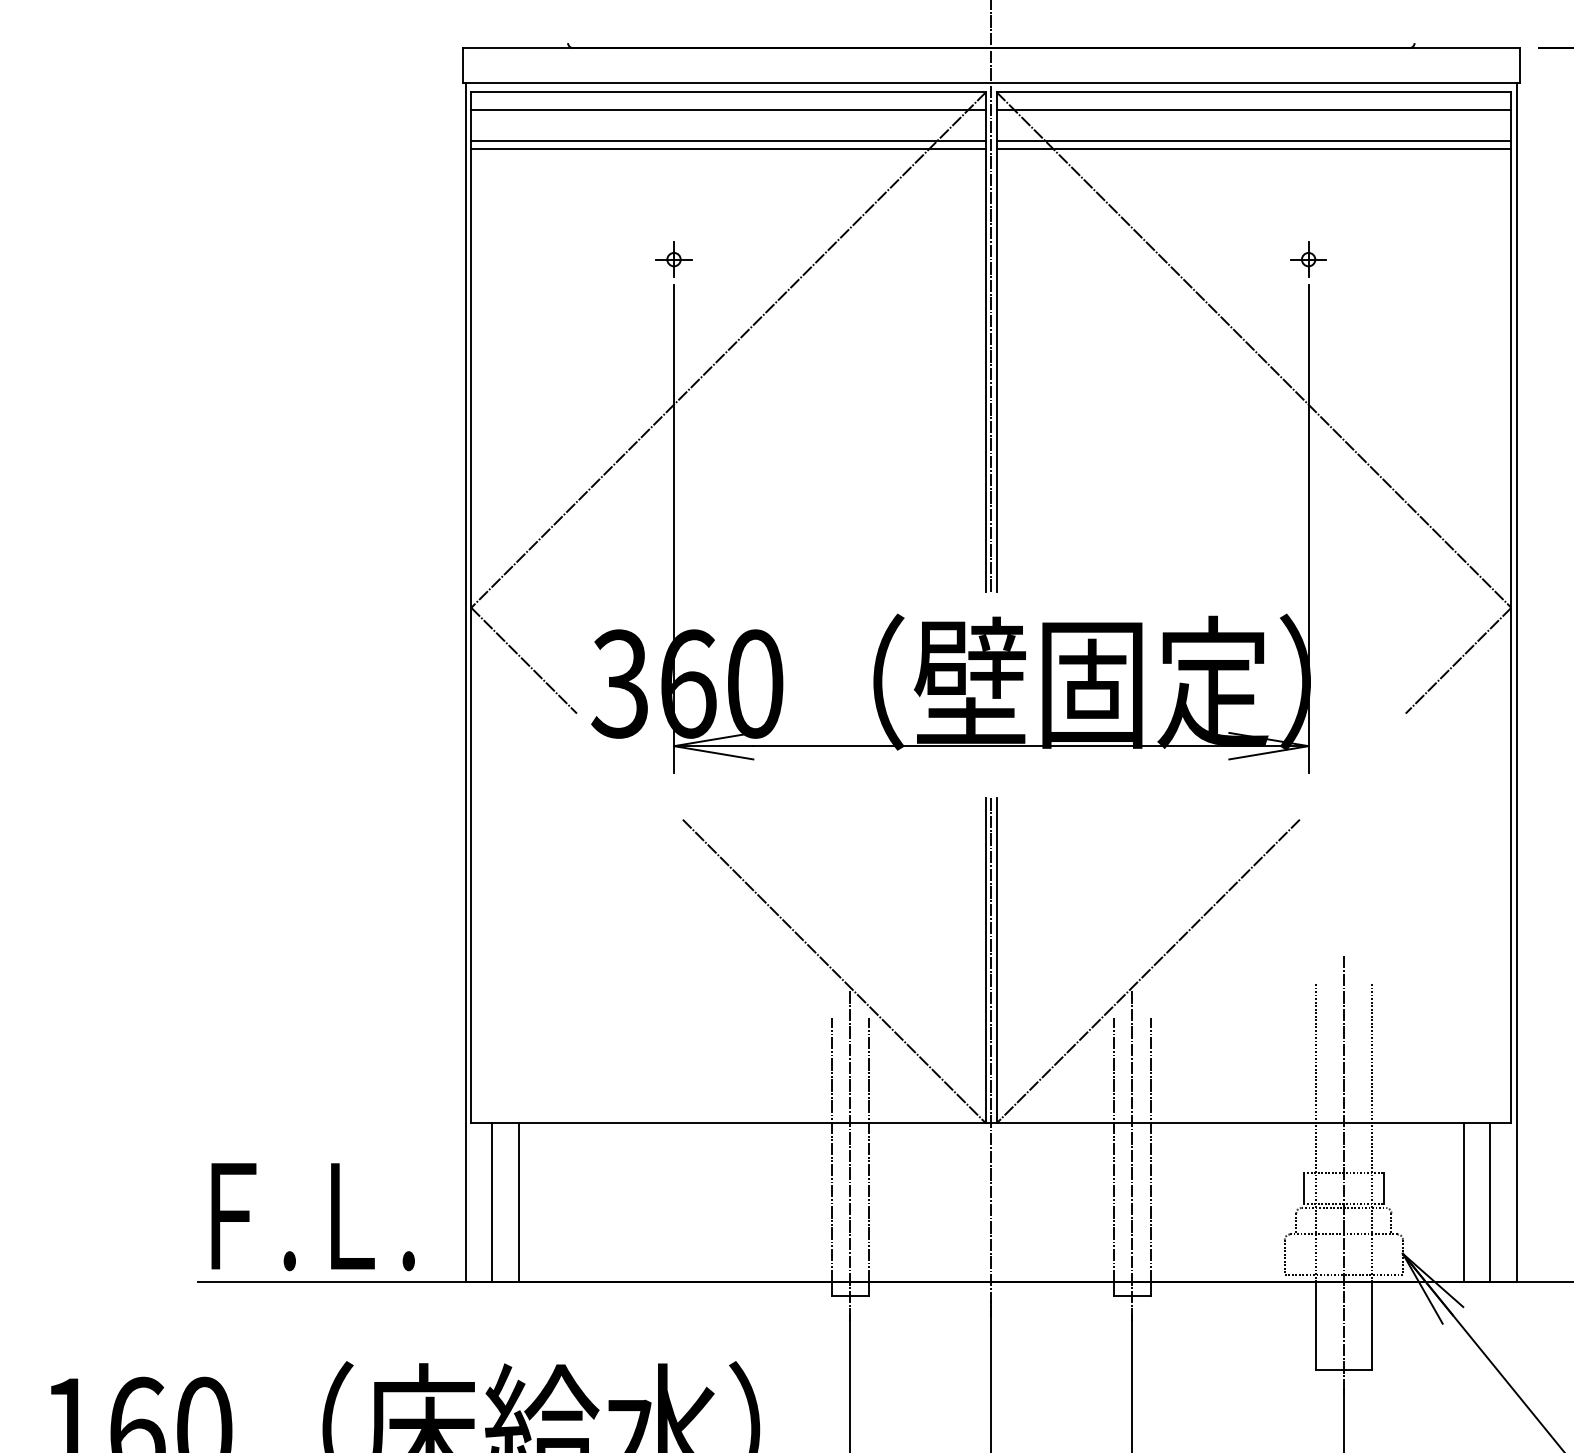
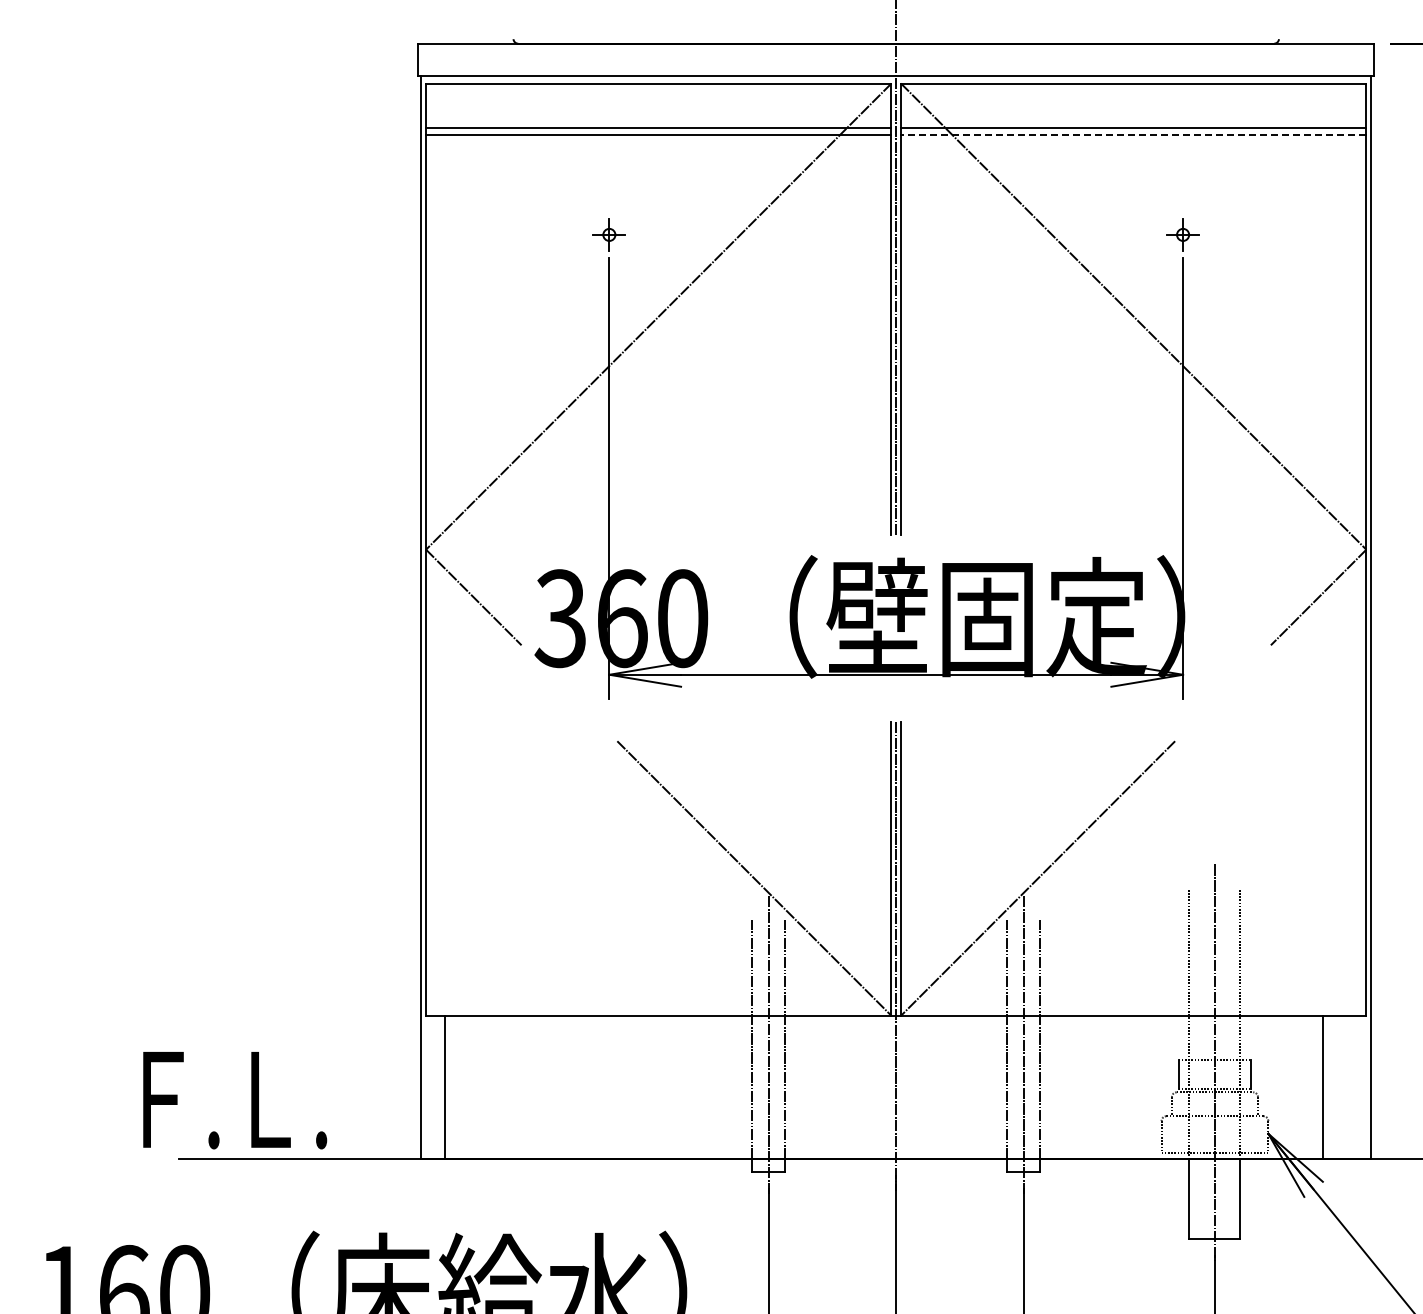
line: (728, 109) -> (658, 99), removed
line: (1253, 109) -> (1133, 99), removed
line: (1253, 148) -> (1133, 134), solid -> dashed
line: (519, 1202) -> (469, 1087), removed
line: (1490, 1202) -> (1347, 1087), removed
text: (313, 1217) -> (235, 1100), moved

